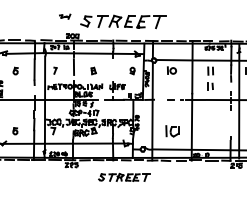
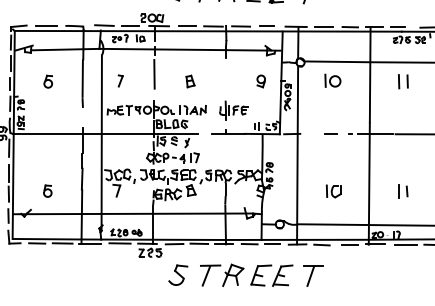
part: (210, 86) -> (403, 191), moved
part: (172, 131) -> (333, 191), size x0.62
part: (124, 177) -> (246, 275), size x1.67

